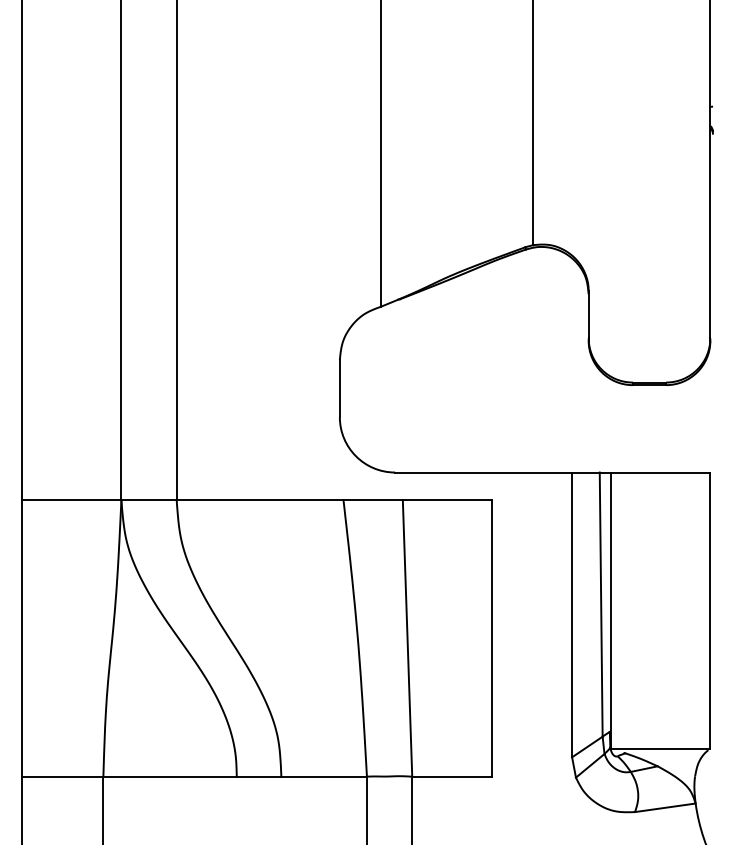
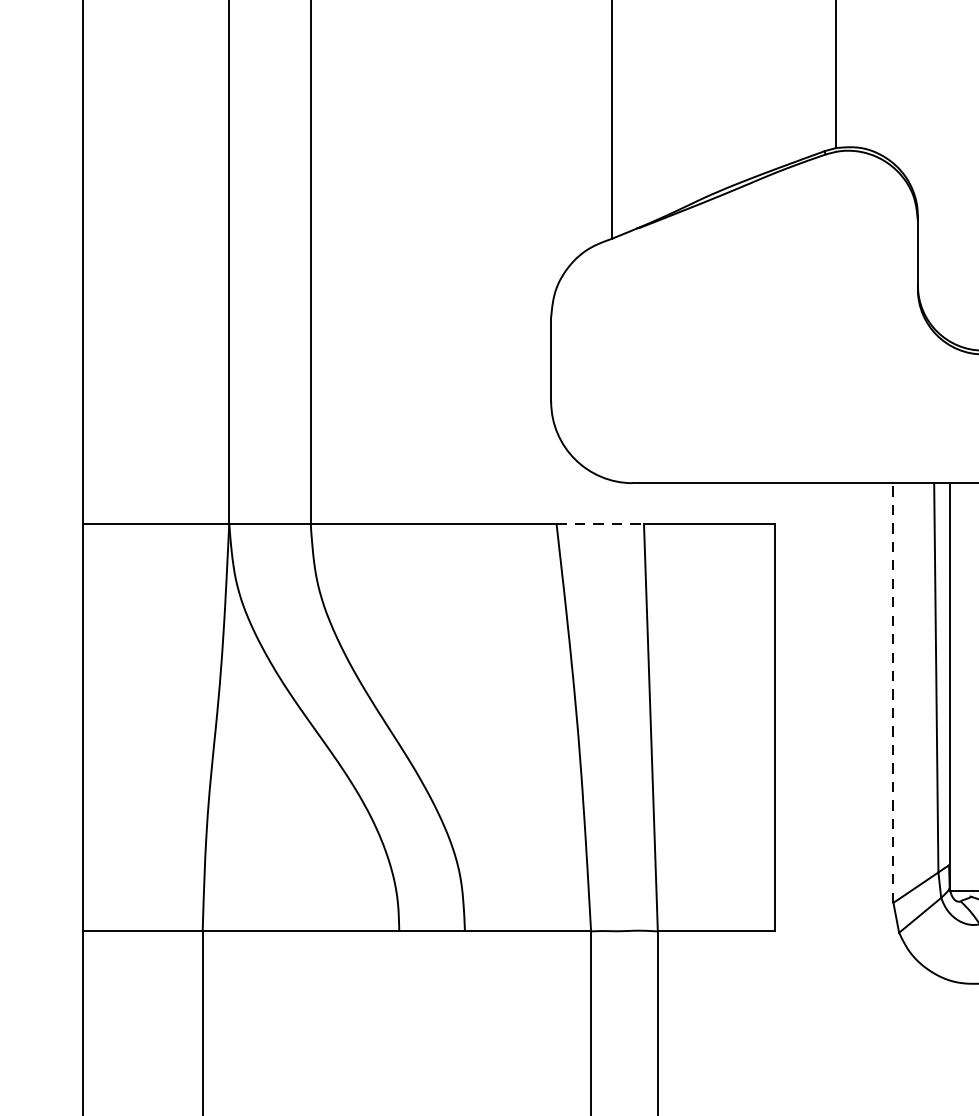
line: (373, 500) -> (600, 524), solid -> dashed
line: (572, 614) -> (894, 692), solid -> dashed

